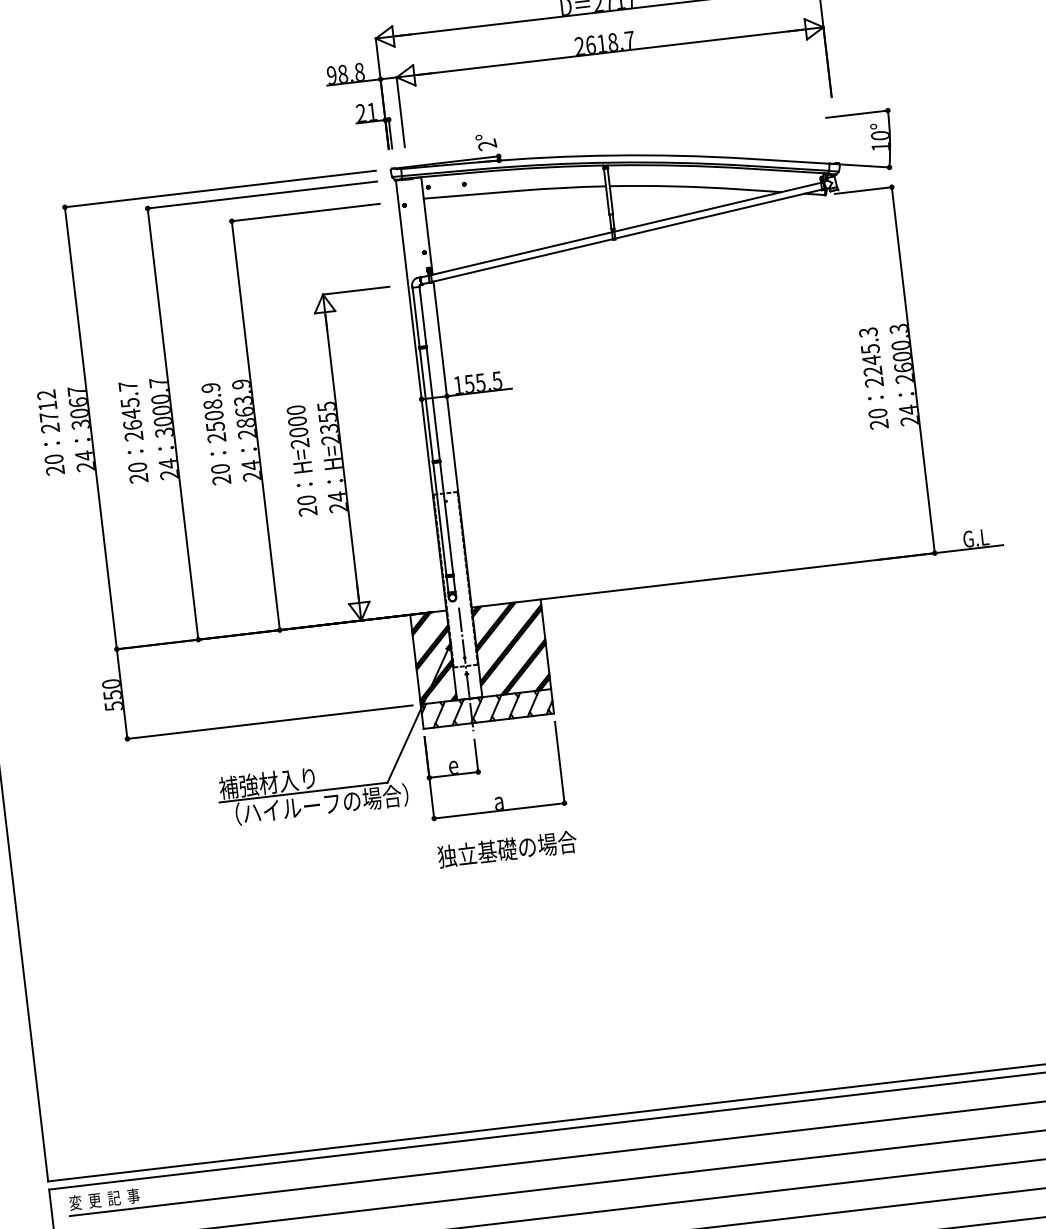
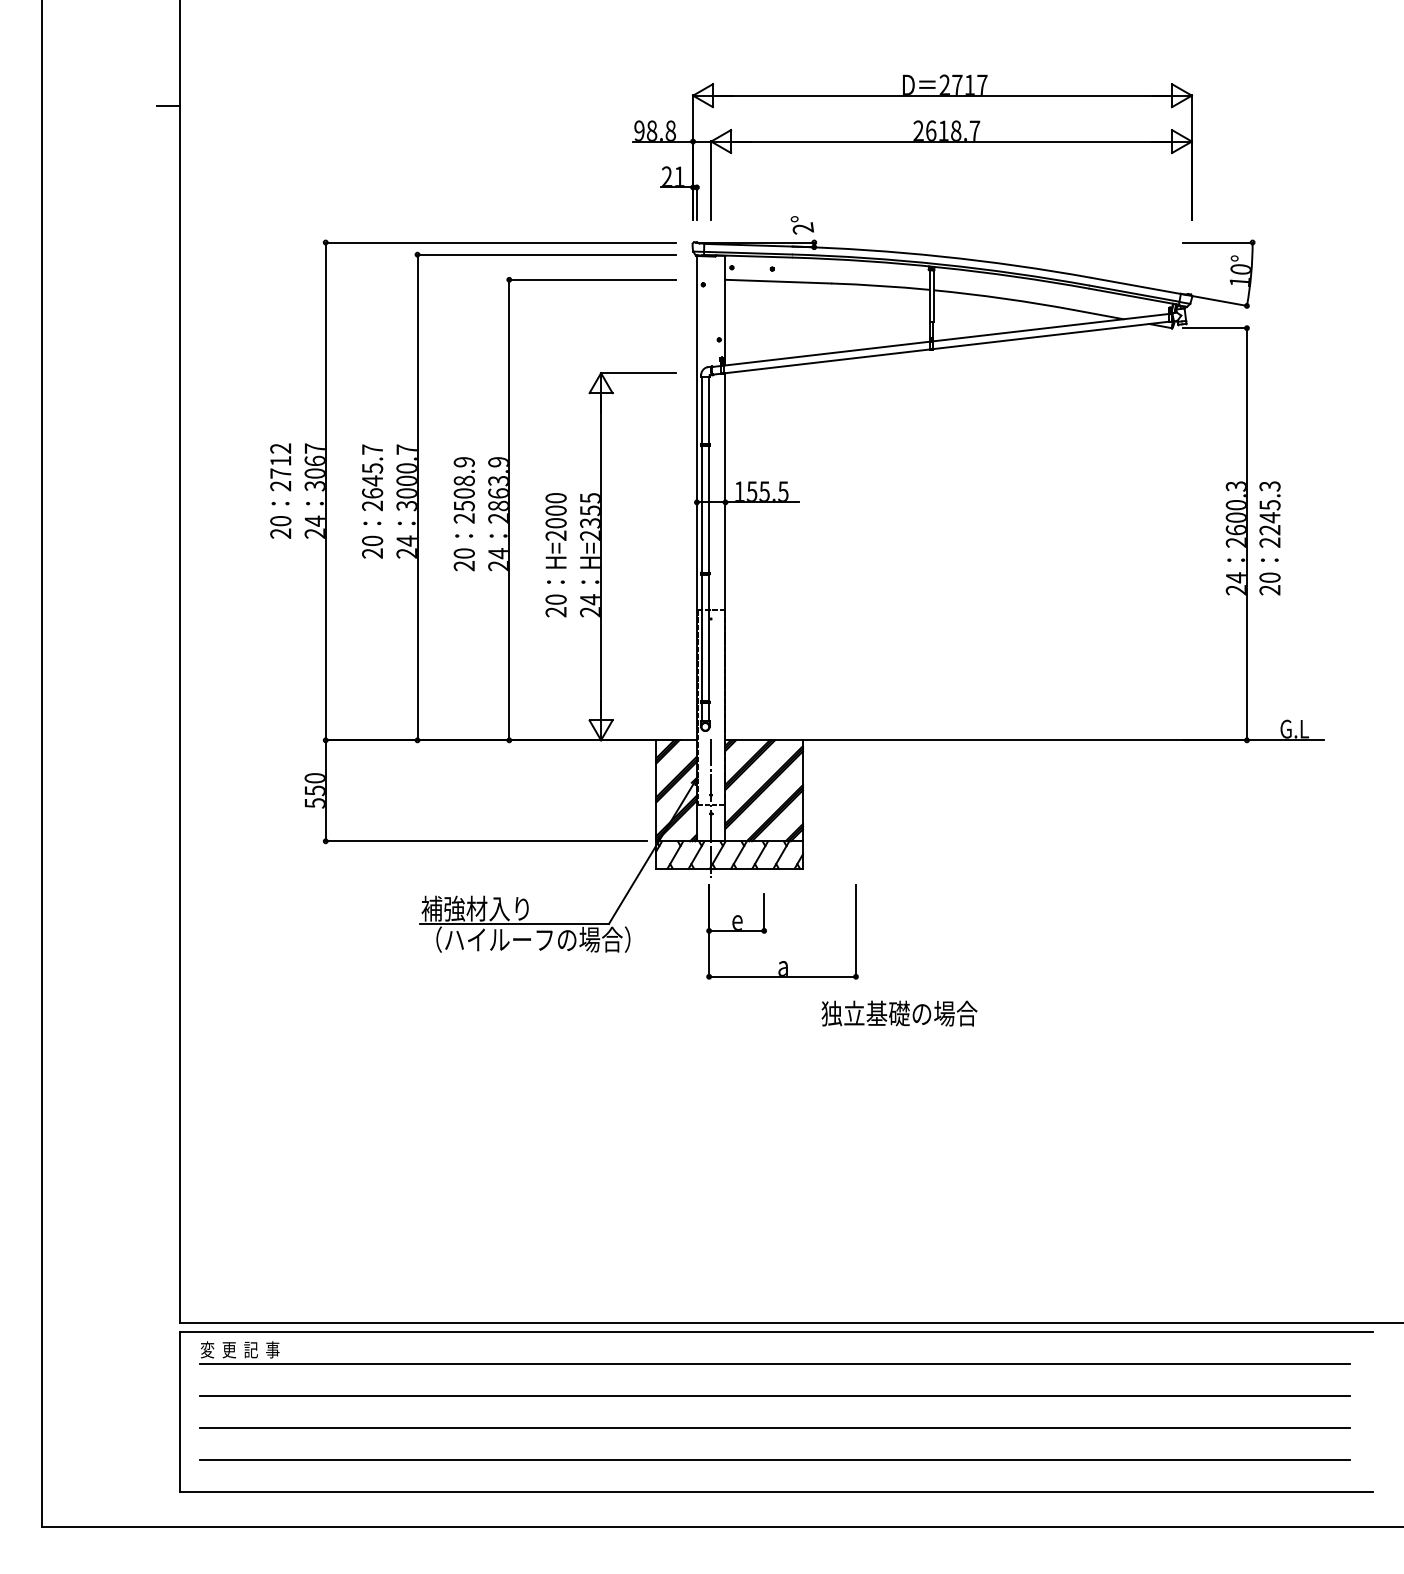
text: (873, 378) -> (1269, 538), moved
part: (480, 772) -> (766, 931), moved
text: (507, 849) -> (899, 1013), moved

